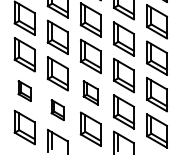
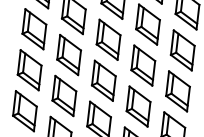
part: (24, 90) -> (29, 69), size x1.67
part: (90, 92) -> (103, 80), size x1.43
part: (57, 109) -> (64, 95), size x1.67

